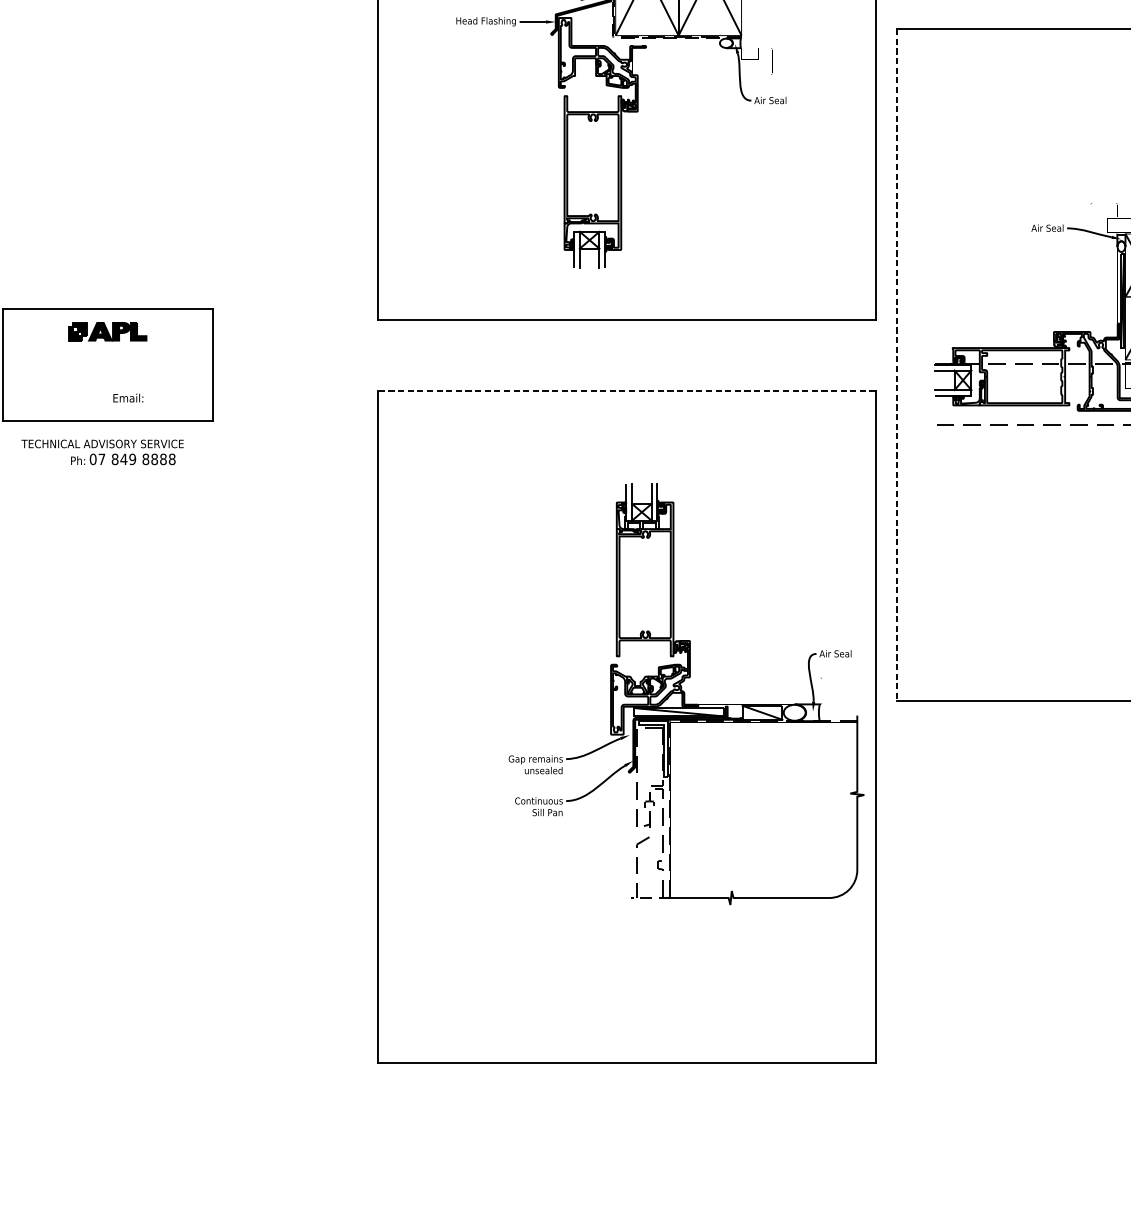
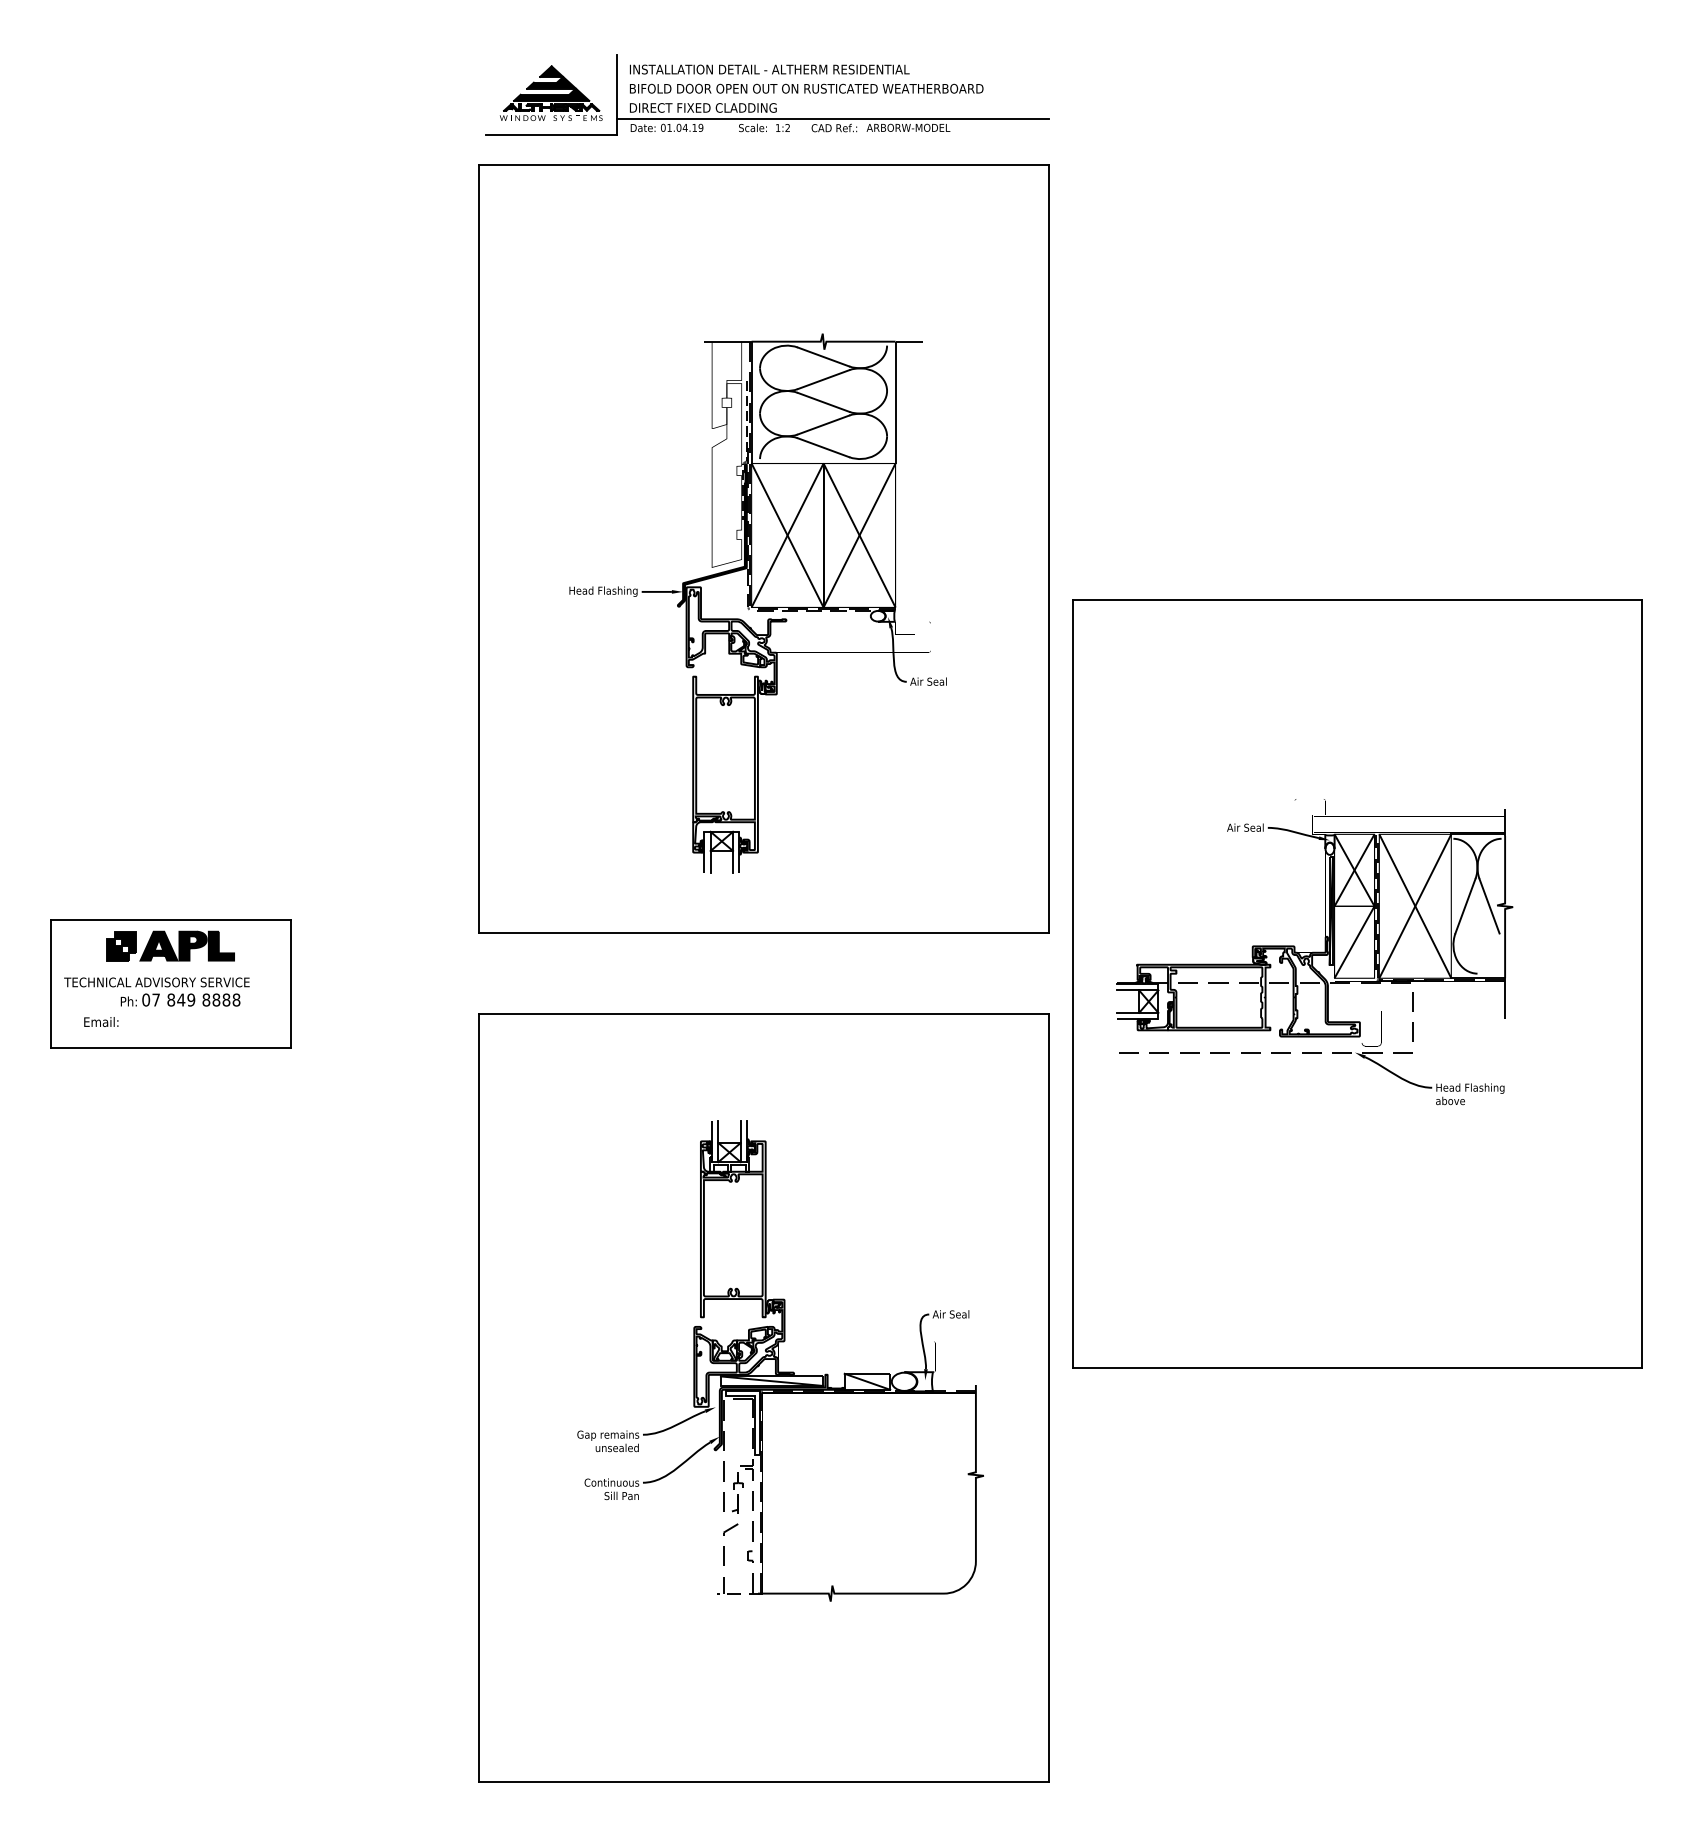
part: (107, 331) -> (170, 945), size x1.43
line: (896, 365) -> (1072, 984), dashed -> solid
line: (626, 390) -> (764, 1013), dashed -> solid
text: (128, 397) -> (101, 1021), moved
text: (102, 451) -> (156, 991), moved
part: (686, 694) -> (780, 1360), moved

